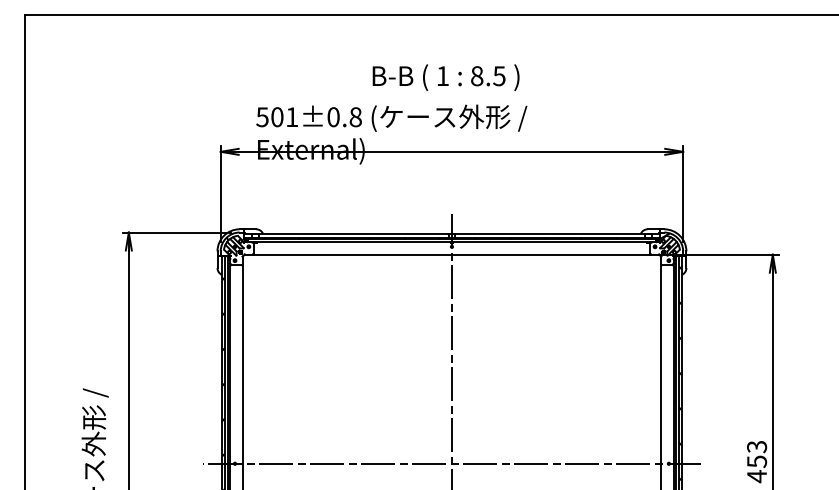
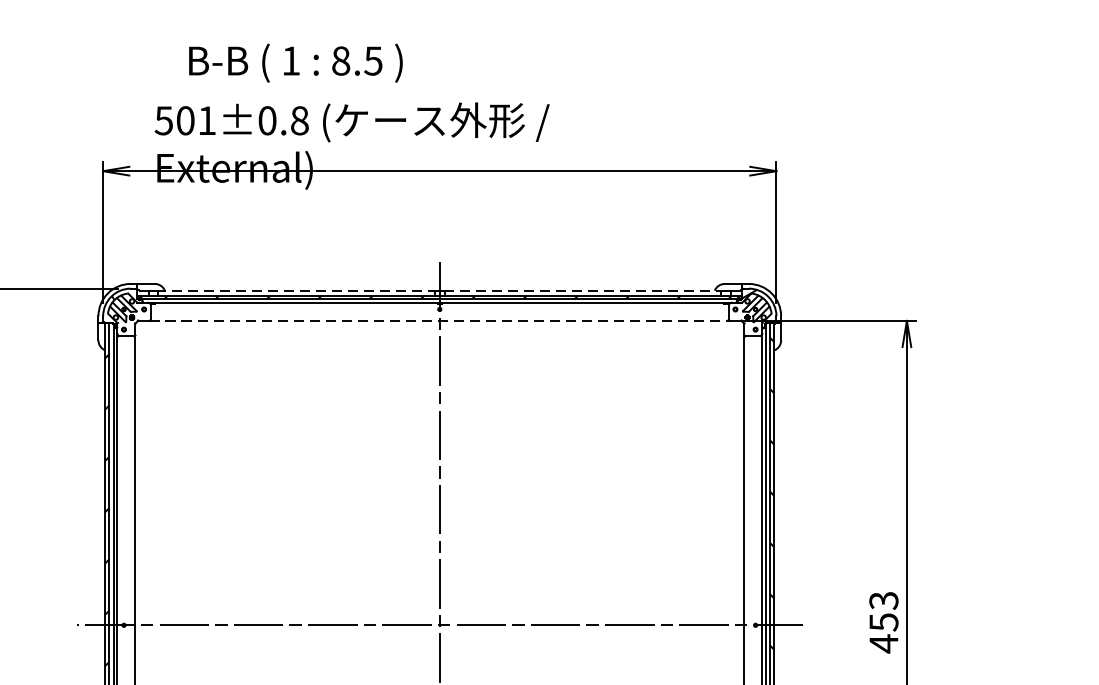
text: (445, 77) -> (295, 62), moved
line: (451, 233) -> (439, 290), solid -> dashed
line: (452, 254) -> (440, 320), solid -> dashed

